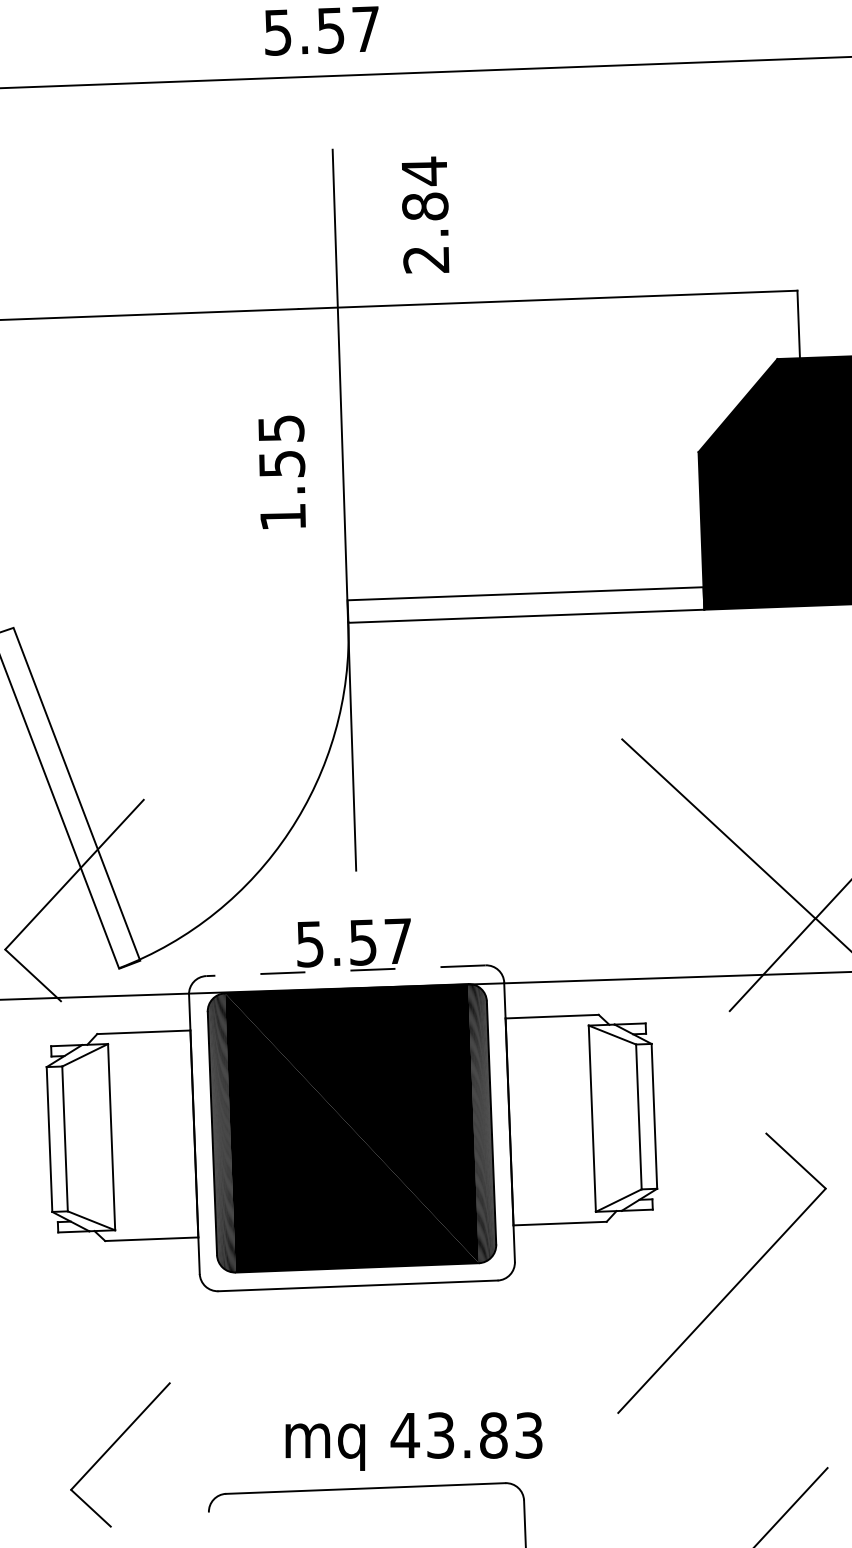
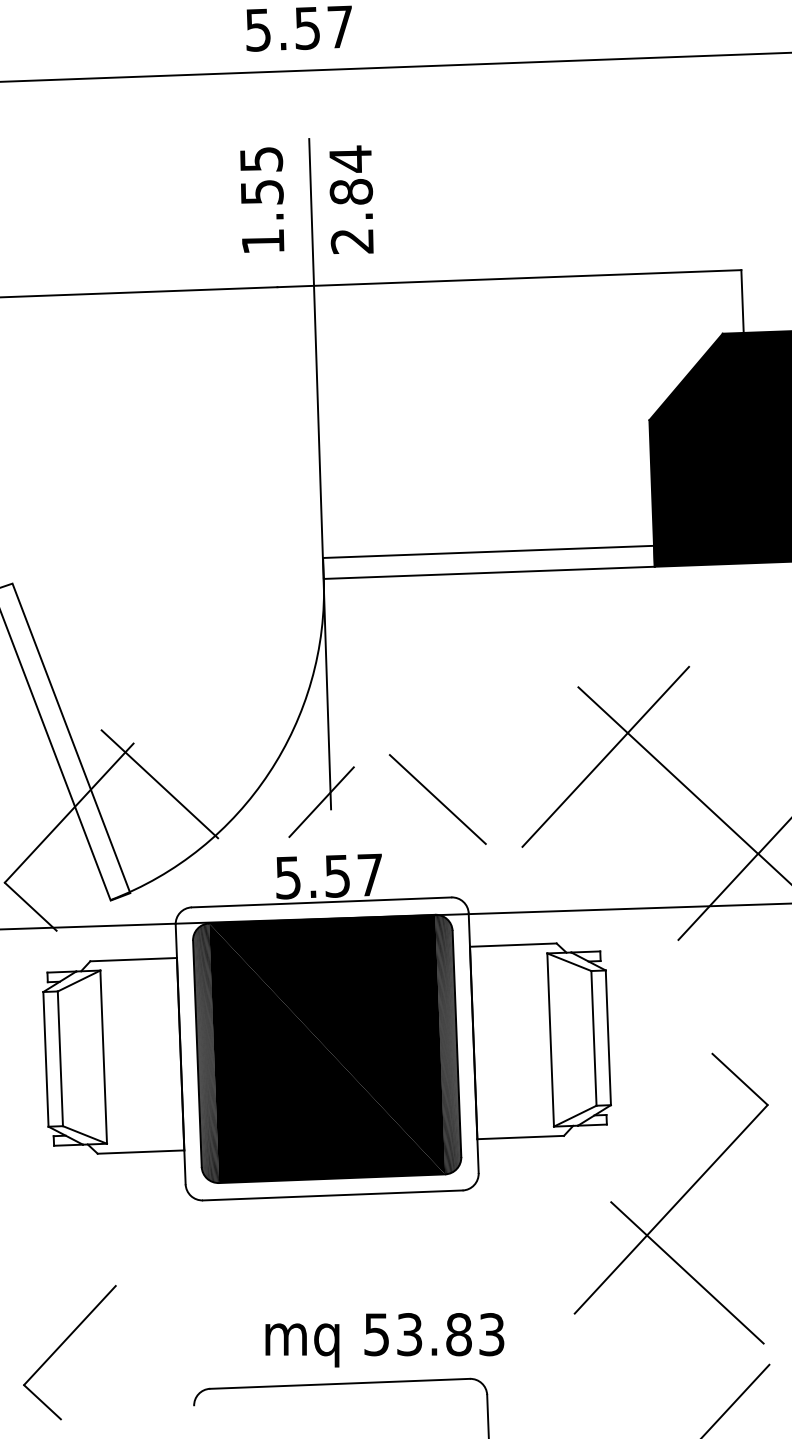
text: (425, 214) -> (351, 199), moved
text: (282, 471) -> (262, 199), moved
line: (651, 813) -> (605, 756), added
line: (171, 843) -> (159, 784), added
line: (470, 860) -> (437, 799), added
line: (345, 862) -> (321, 801), added
line: (345, 970) -> (321, 902), dashed -> solid
line: (739, 1368) -> (687, 1272), added
text: (405, 1435) -> (376, 1334), 43.83 -> 53.83
part: (112, 1447) -> (62, 1345), moved

